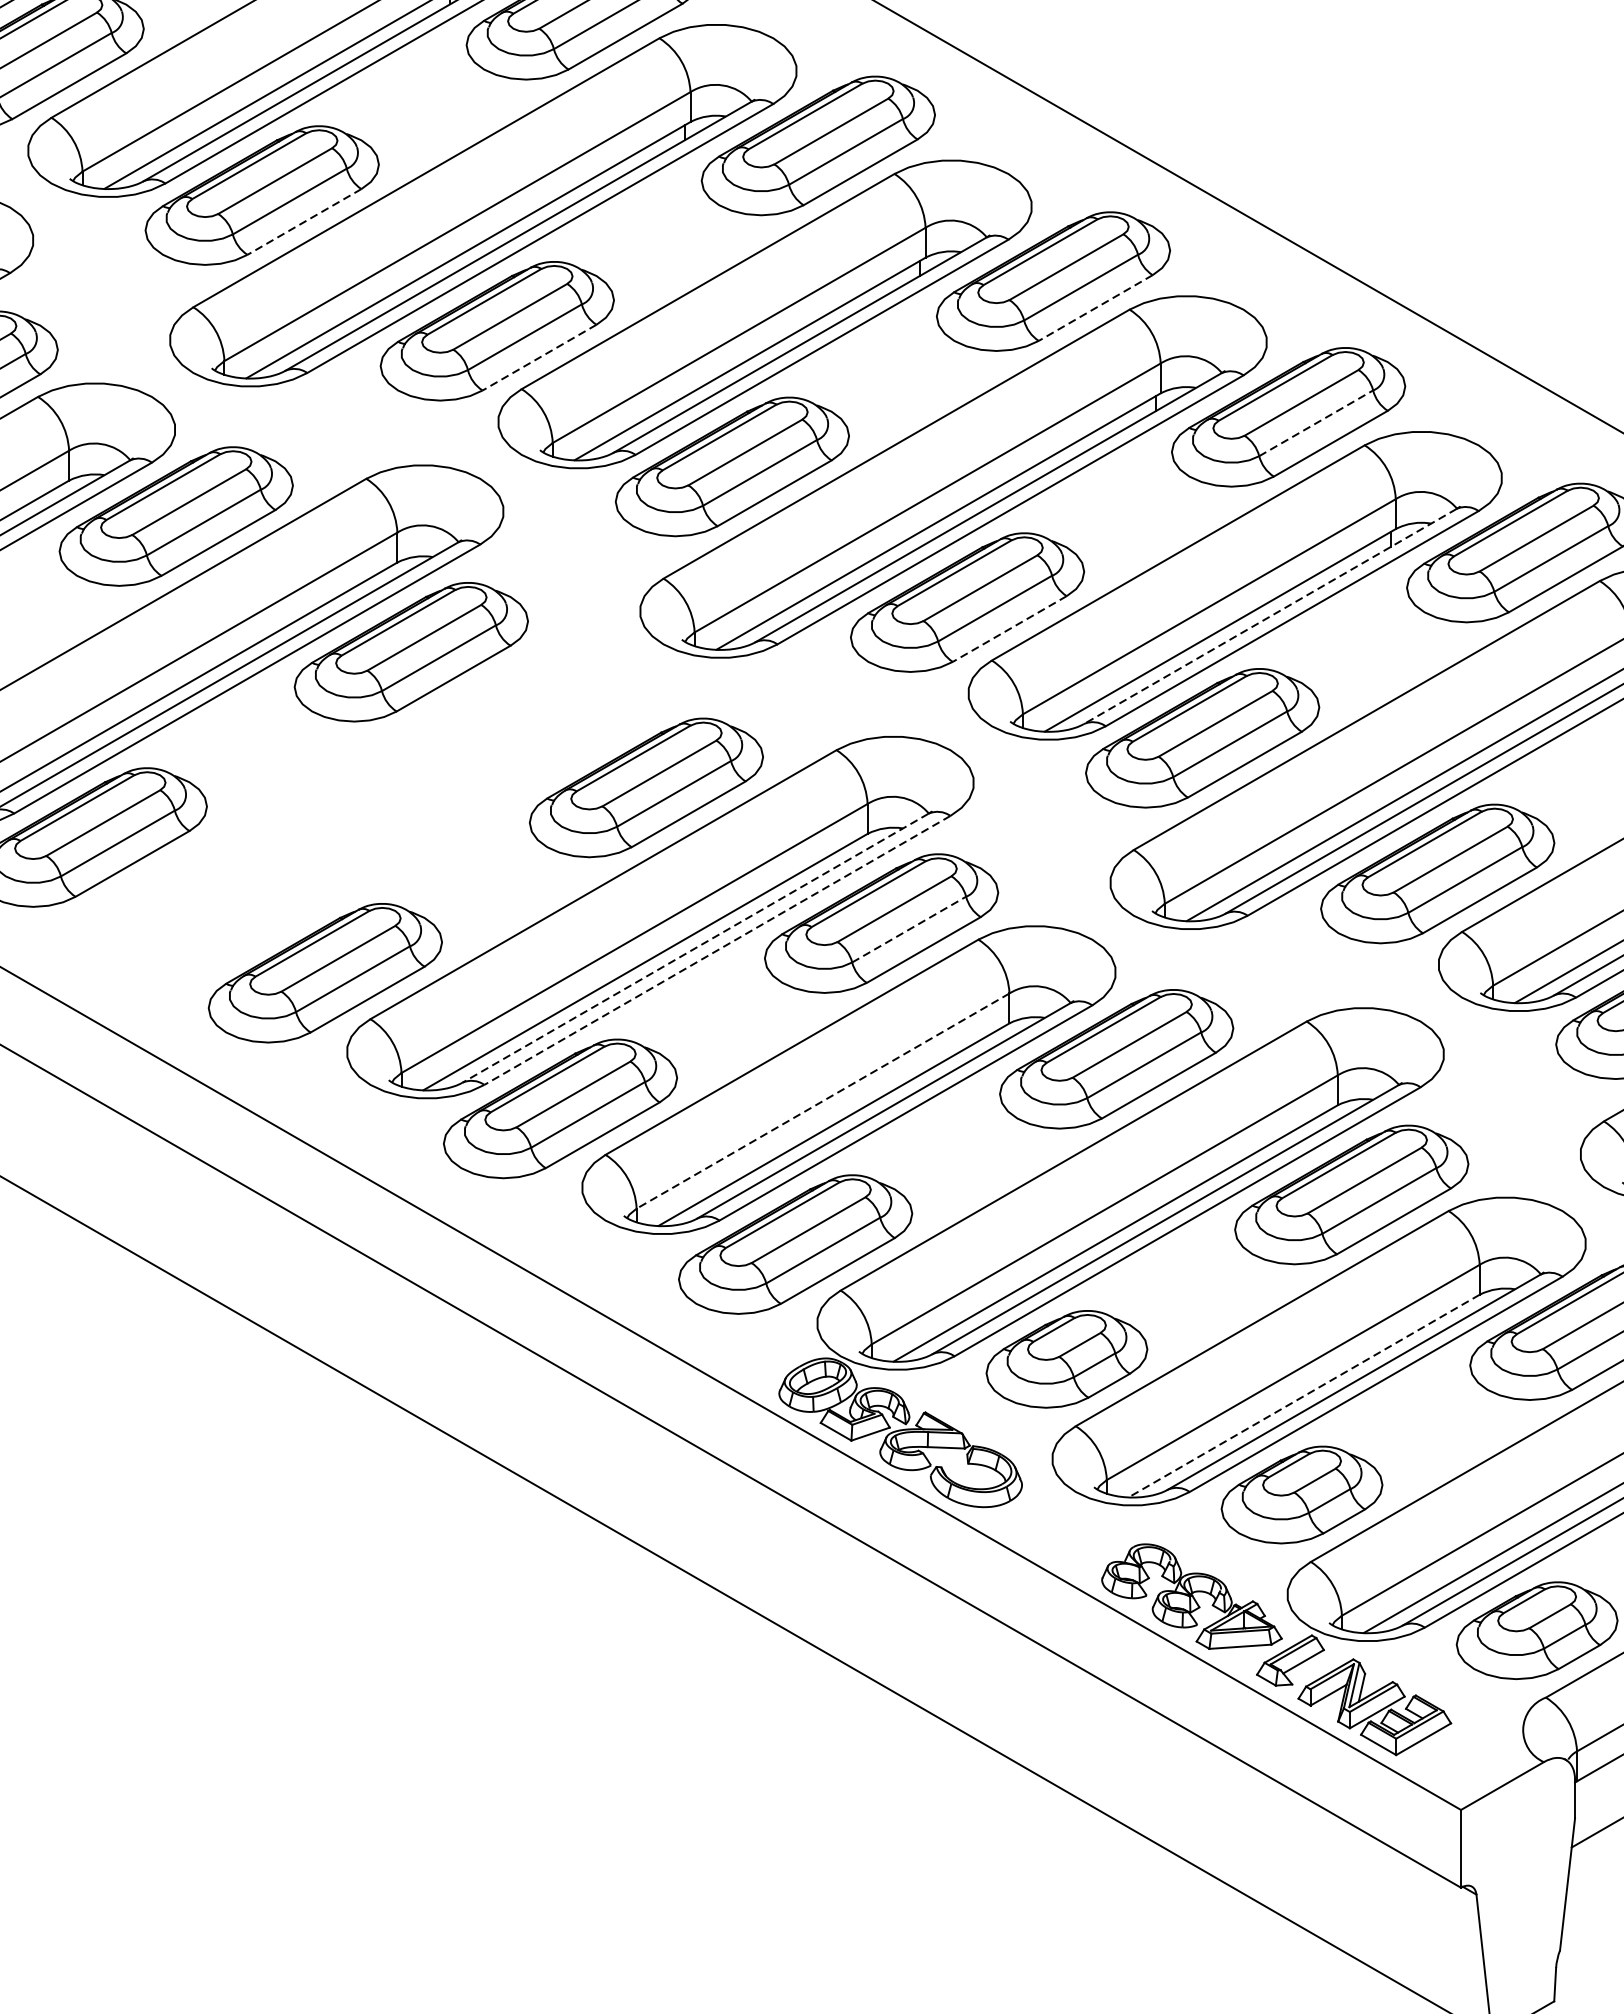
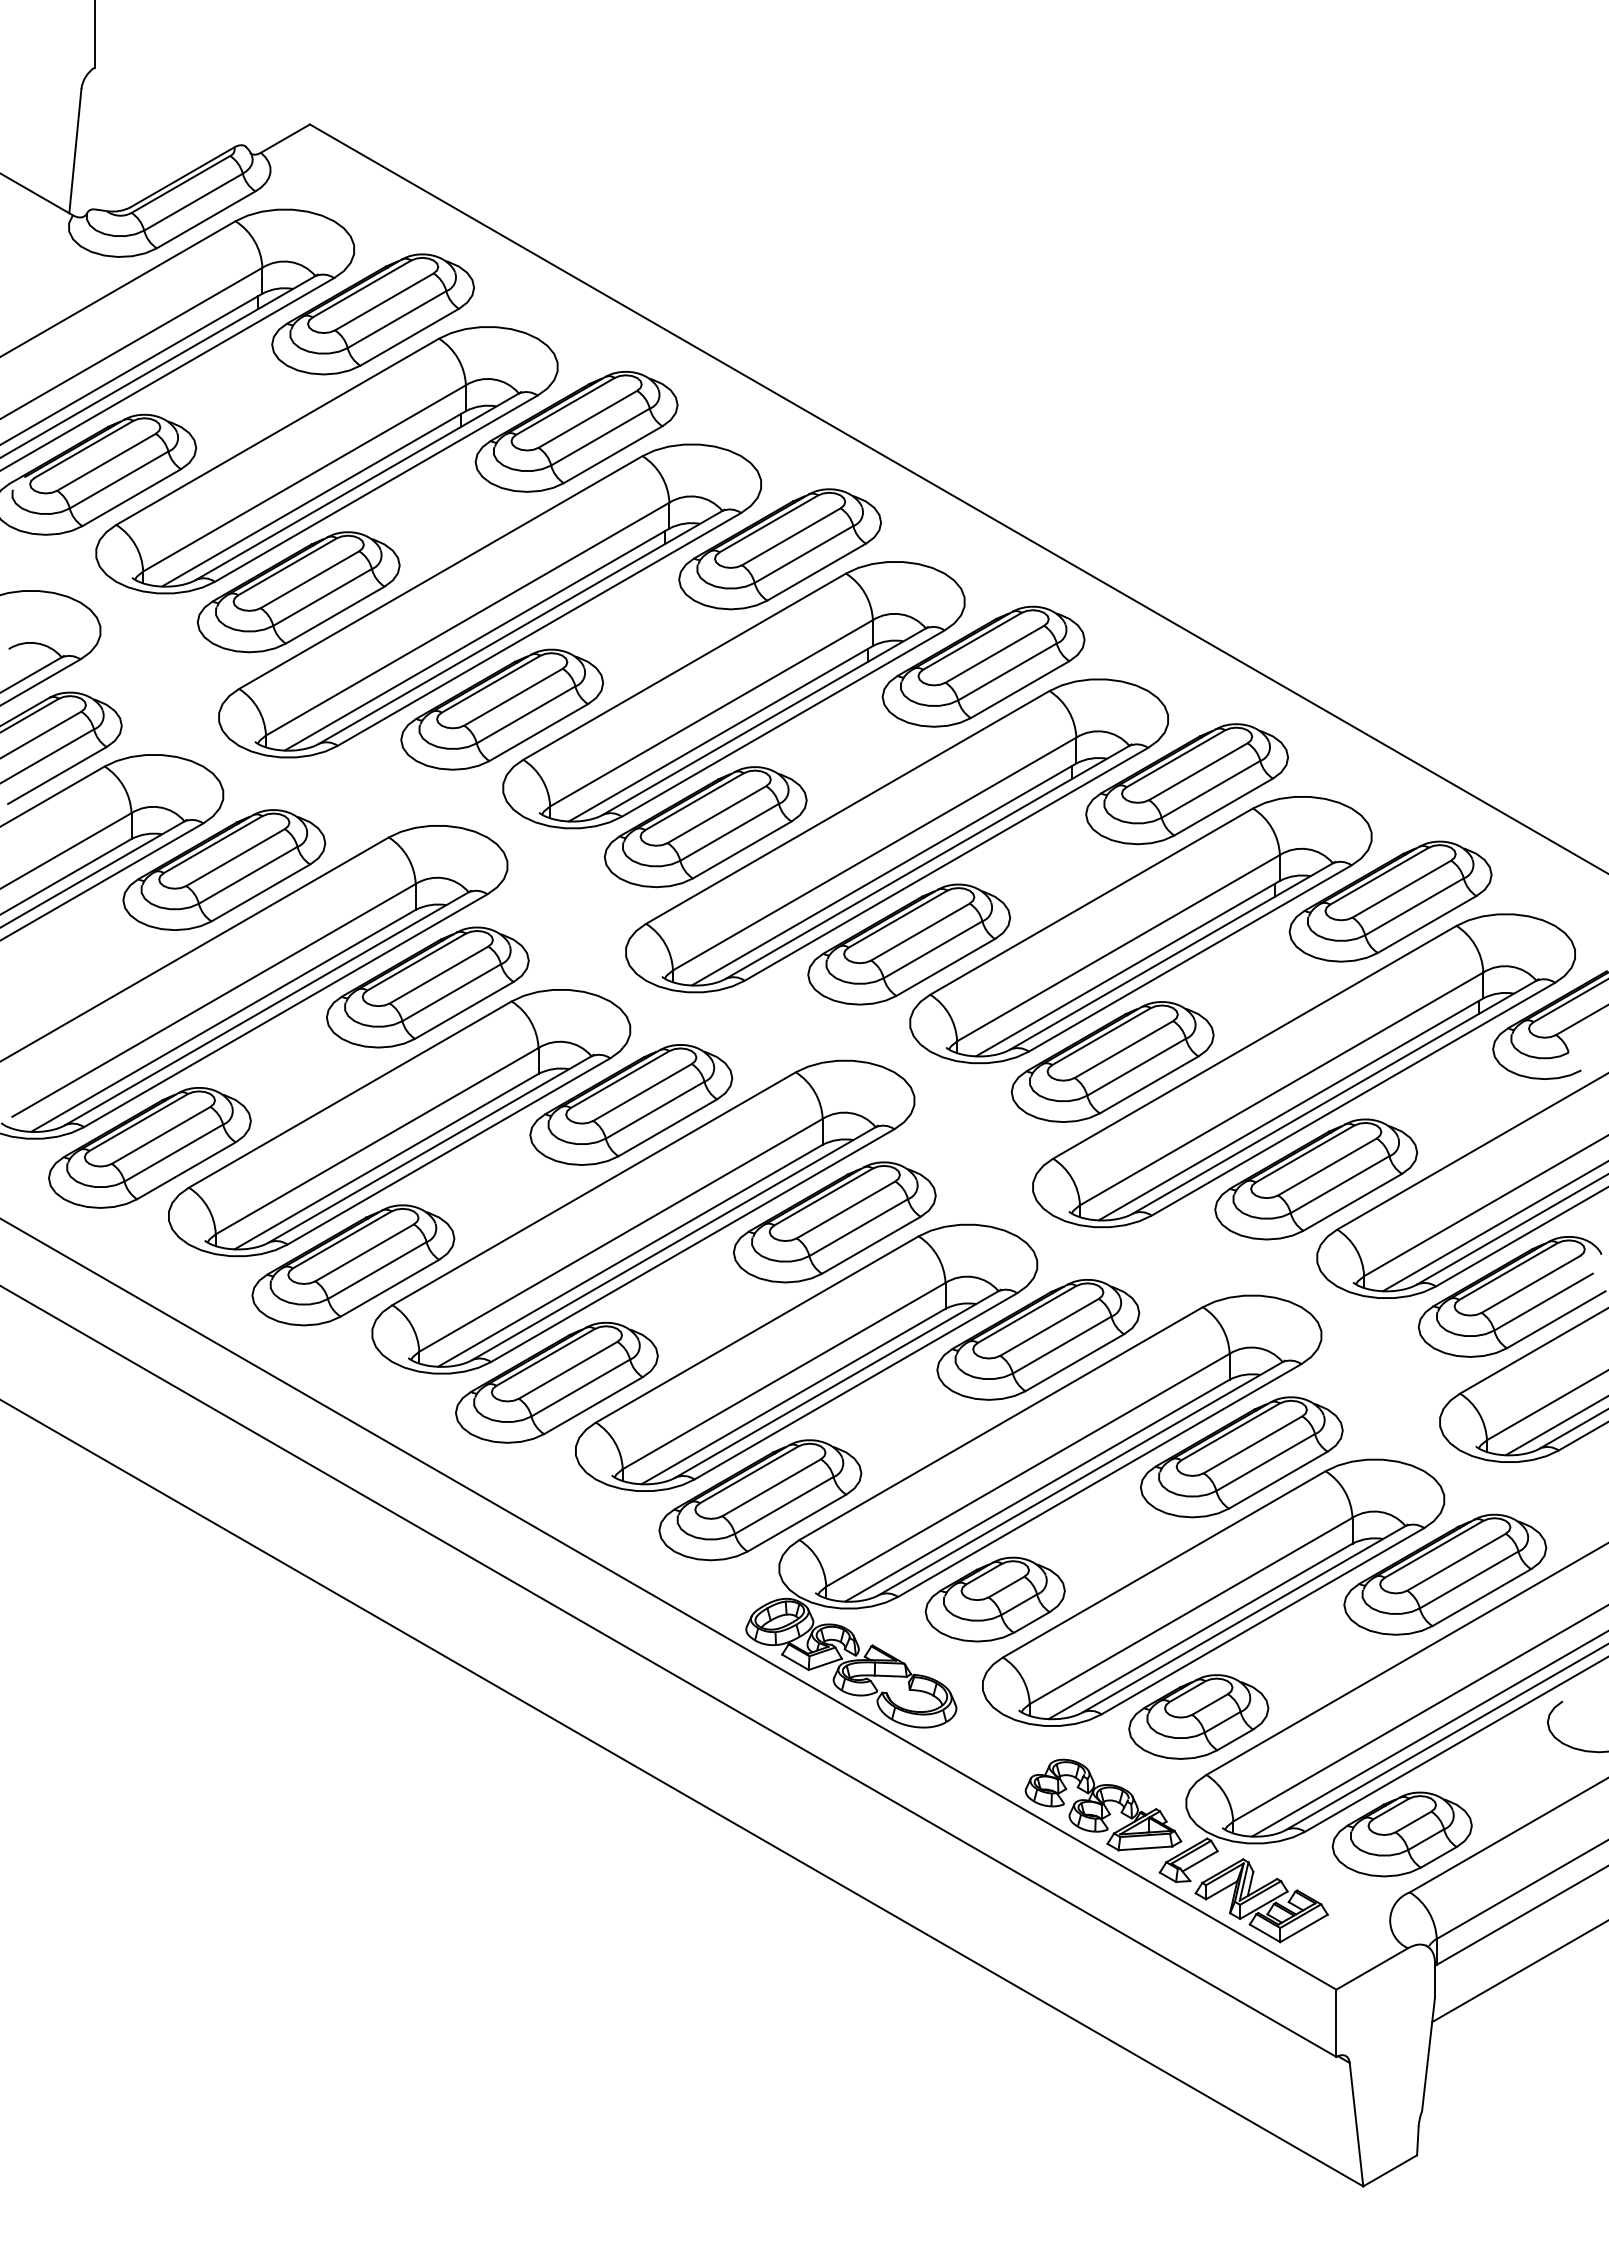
line: (304, 222) -> (335, 615), dashed -> solid
line: (1096, 307) -> (1020, 689), dashed -> solid
line: (539, 357) -> (538, 732), dashed -> solid
line: (1316, 423) -> (1211, 789), dashed -> solid
line: (1269, 616) -> (1170, 956), dashed -> solid
line: (1009, 629) -> (945, 967), dashed -> solid
part: (378, 808) -> (399, 1122), added
line: (908, 929) -> (858, 1227), dashed -> solid
line: (695, 947) -> (673, 1243), dashed -> solid
line: (717, 950) -> (692, 1245), dashed -> solid
line: (822, 1101) -> (783, 1376), dashed -> solid
line: (1304, 1396) -> (1200, 1631), dashed -> solid

